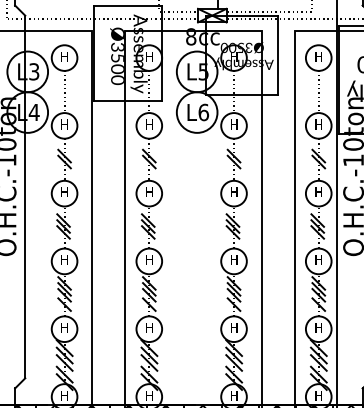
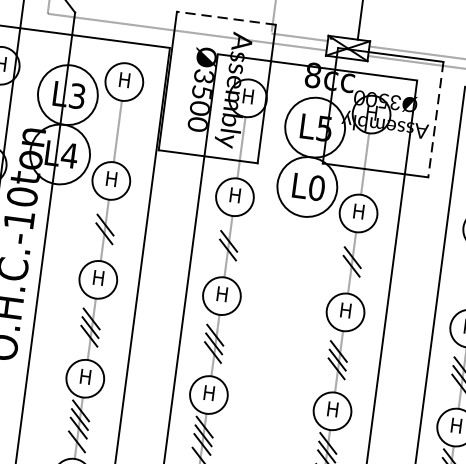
line: (127, 6) -> (226, 18), solid -> dashed
line: (277, 55) -> (435, 119), solid -> dashed
text: (203, 111) -> (316, 186), L6 -> L0

